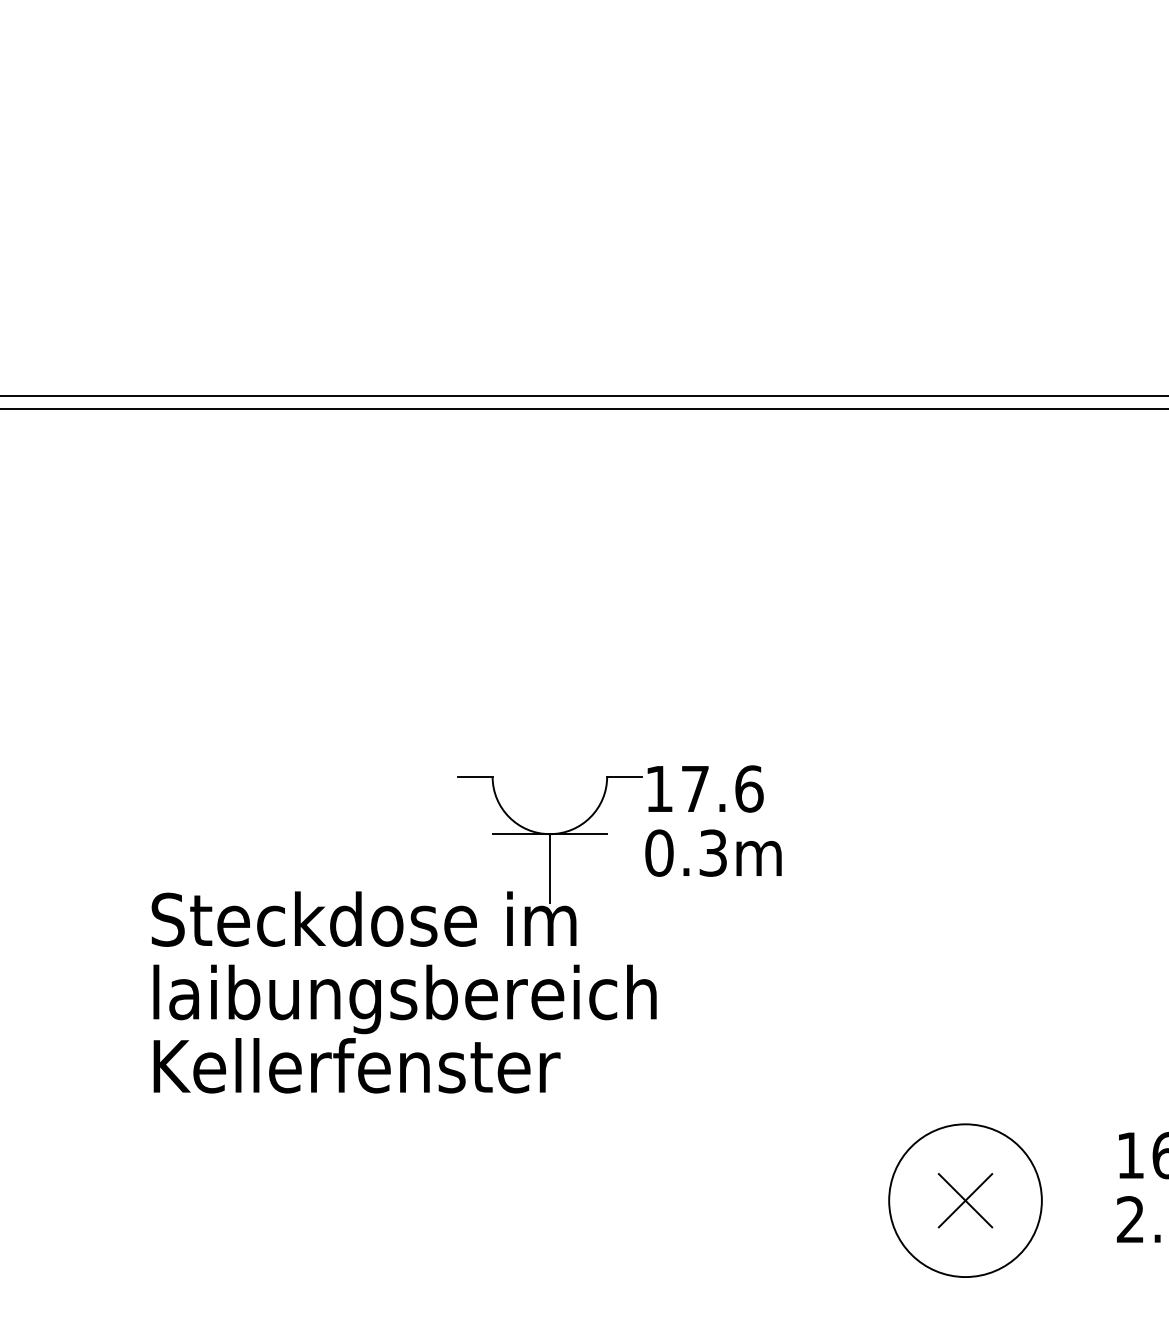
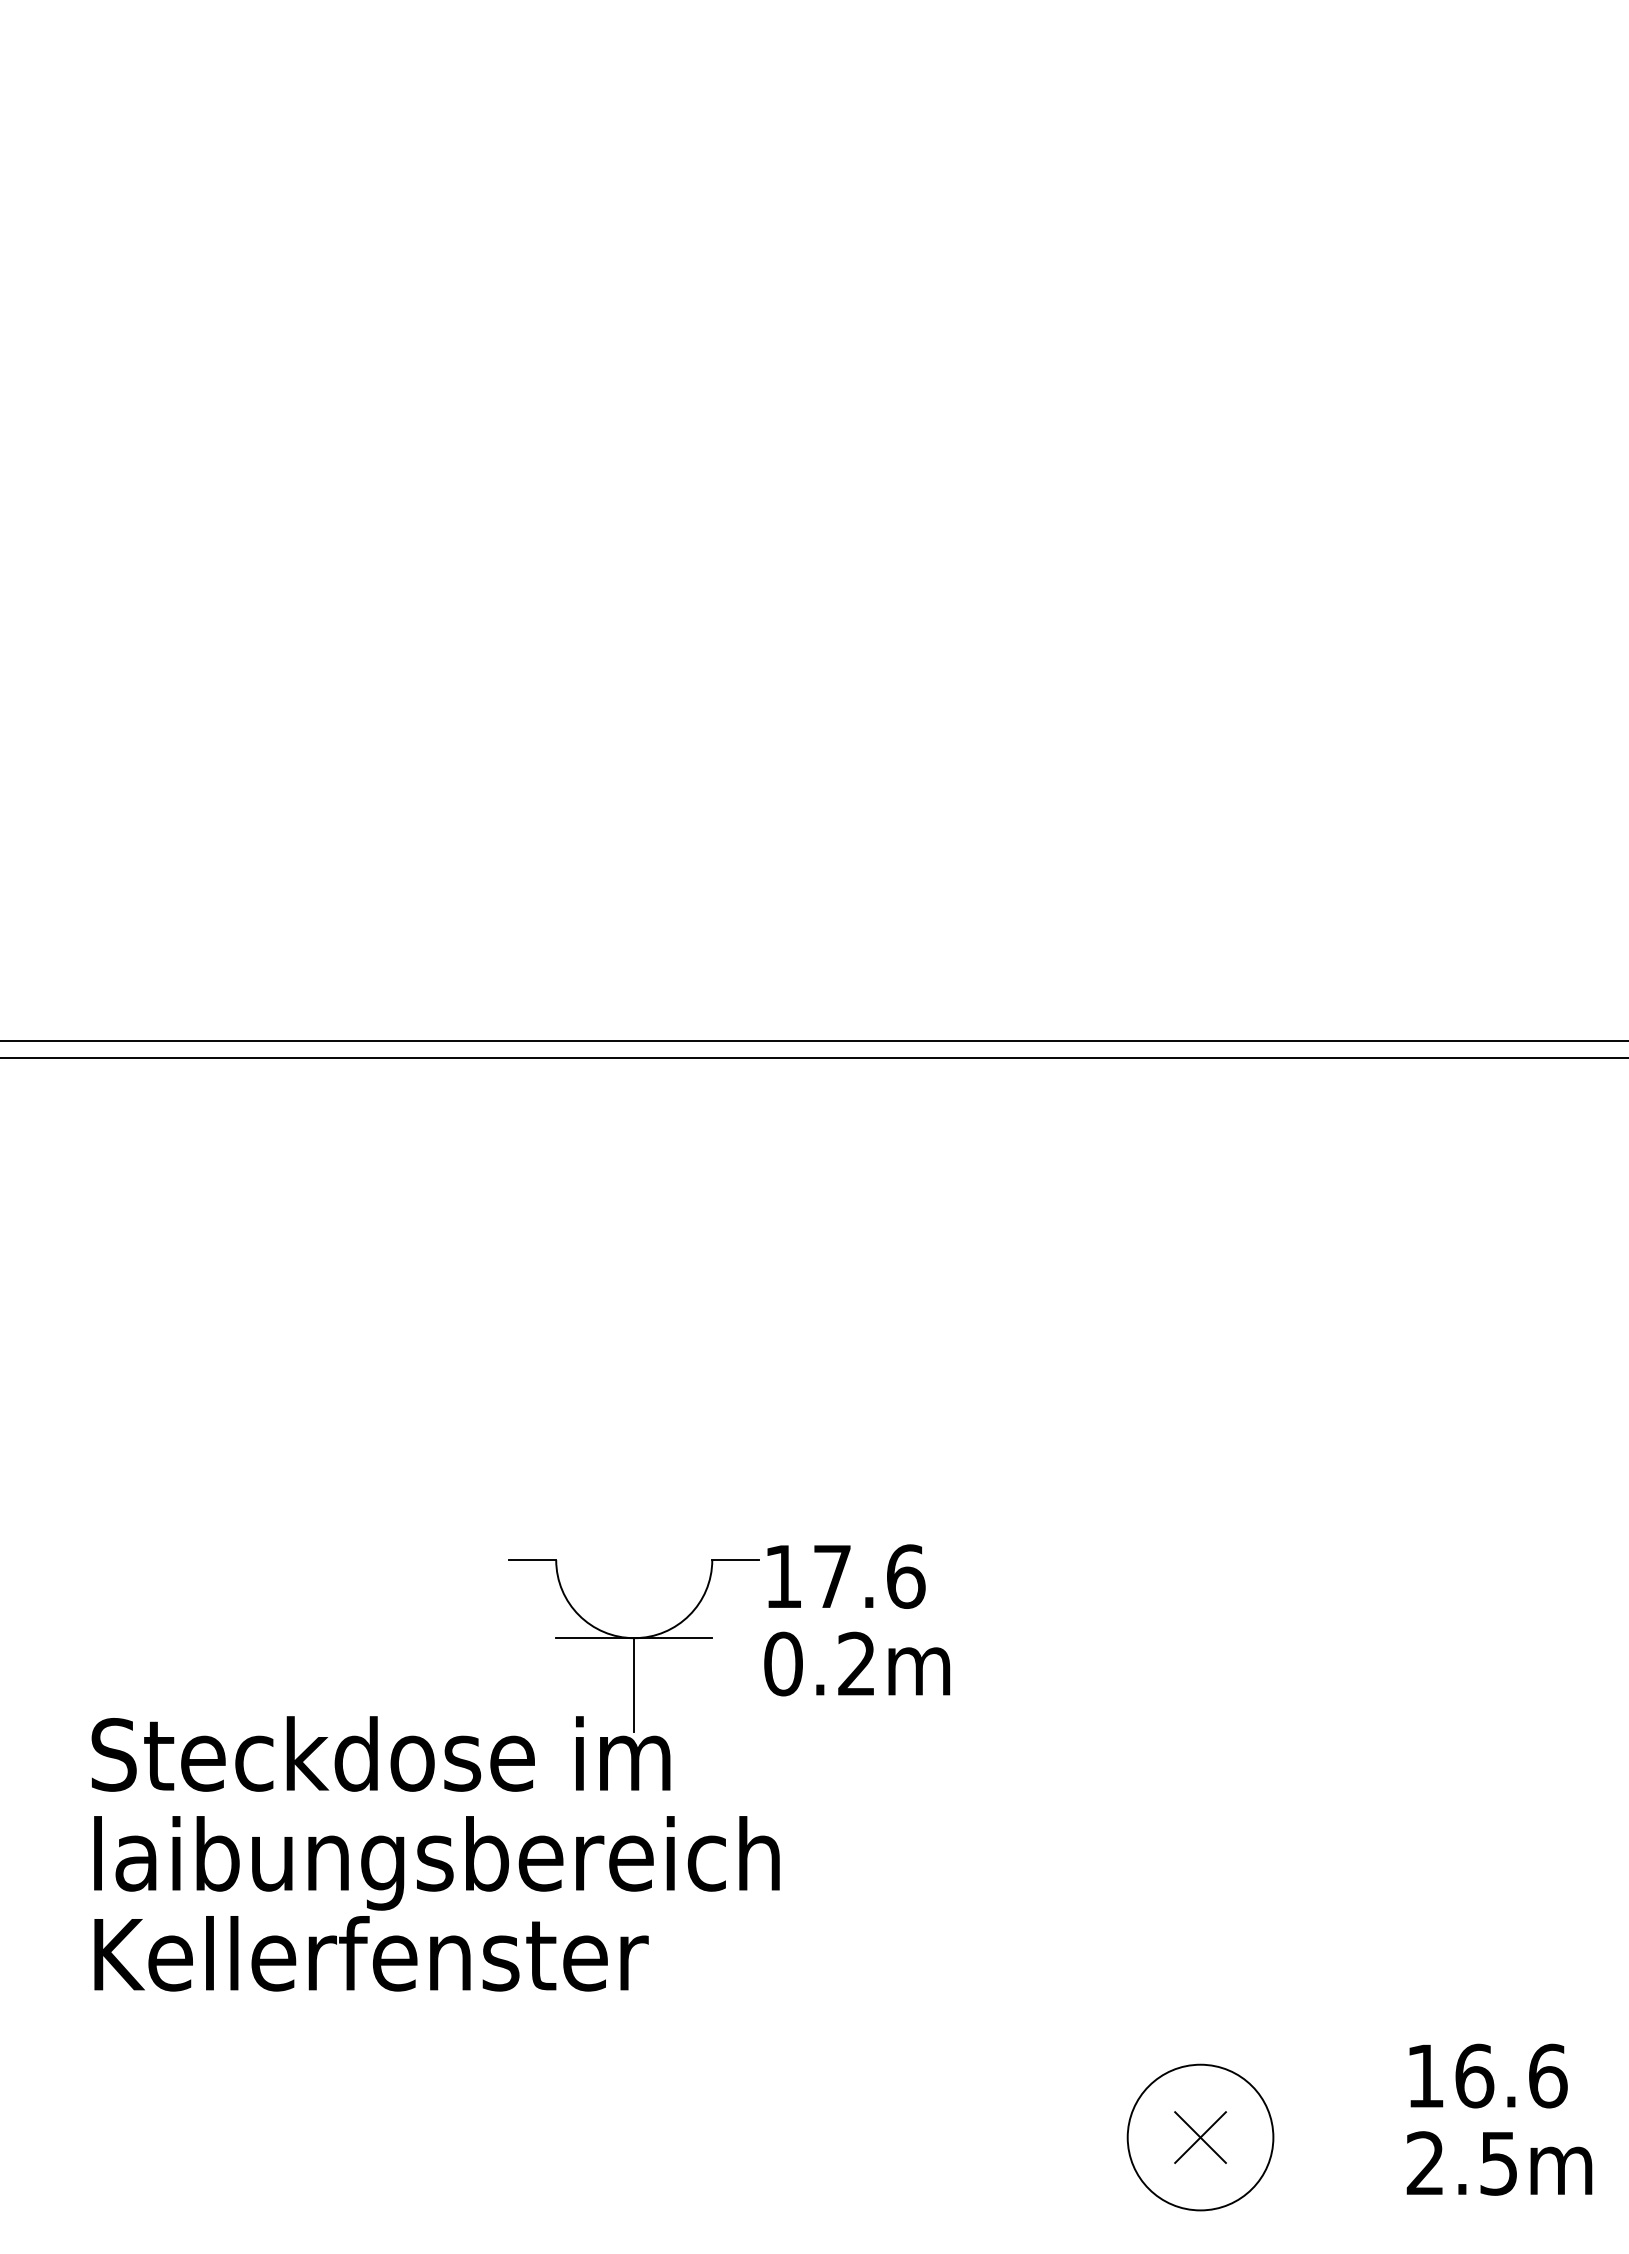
text: (713, 852) -> (856, 1663), 0.3m -> 0.2m
part: (965, 1200) -> (1200, 2137), size x0.7

